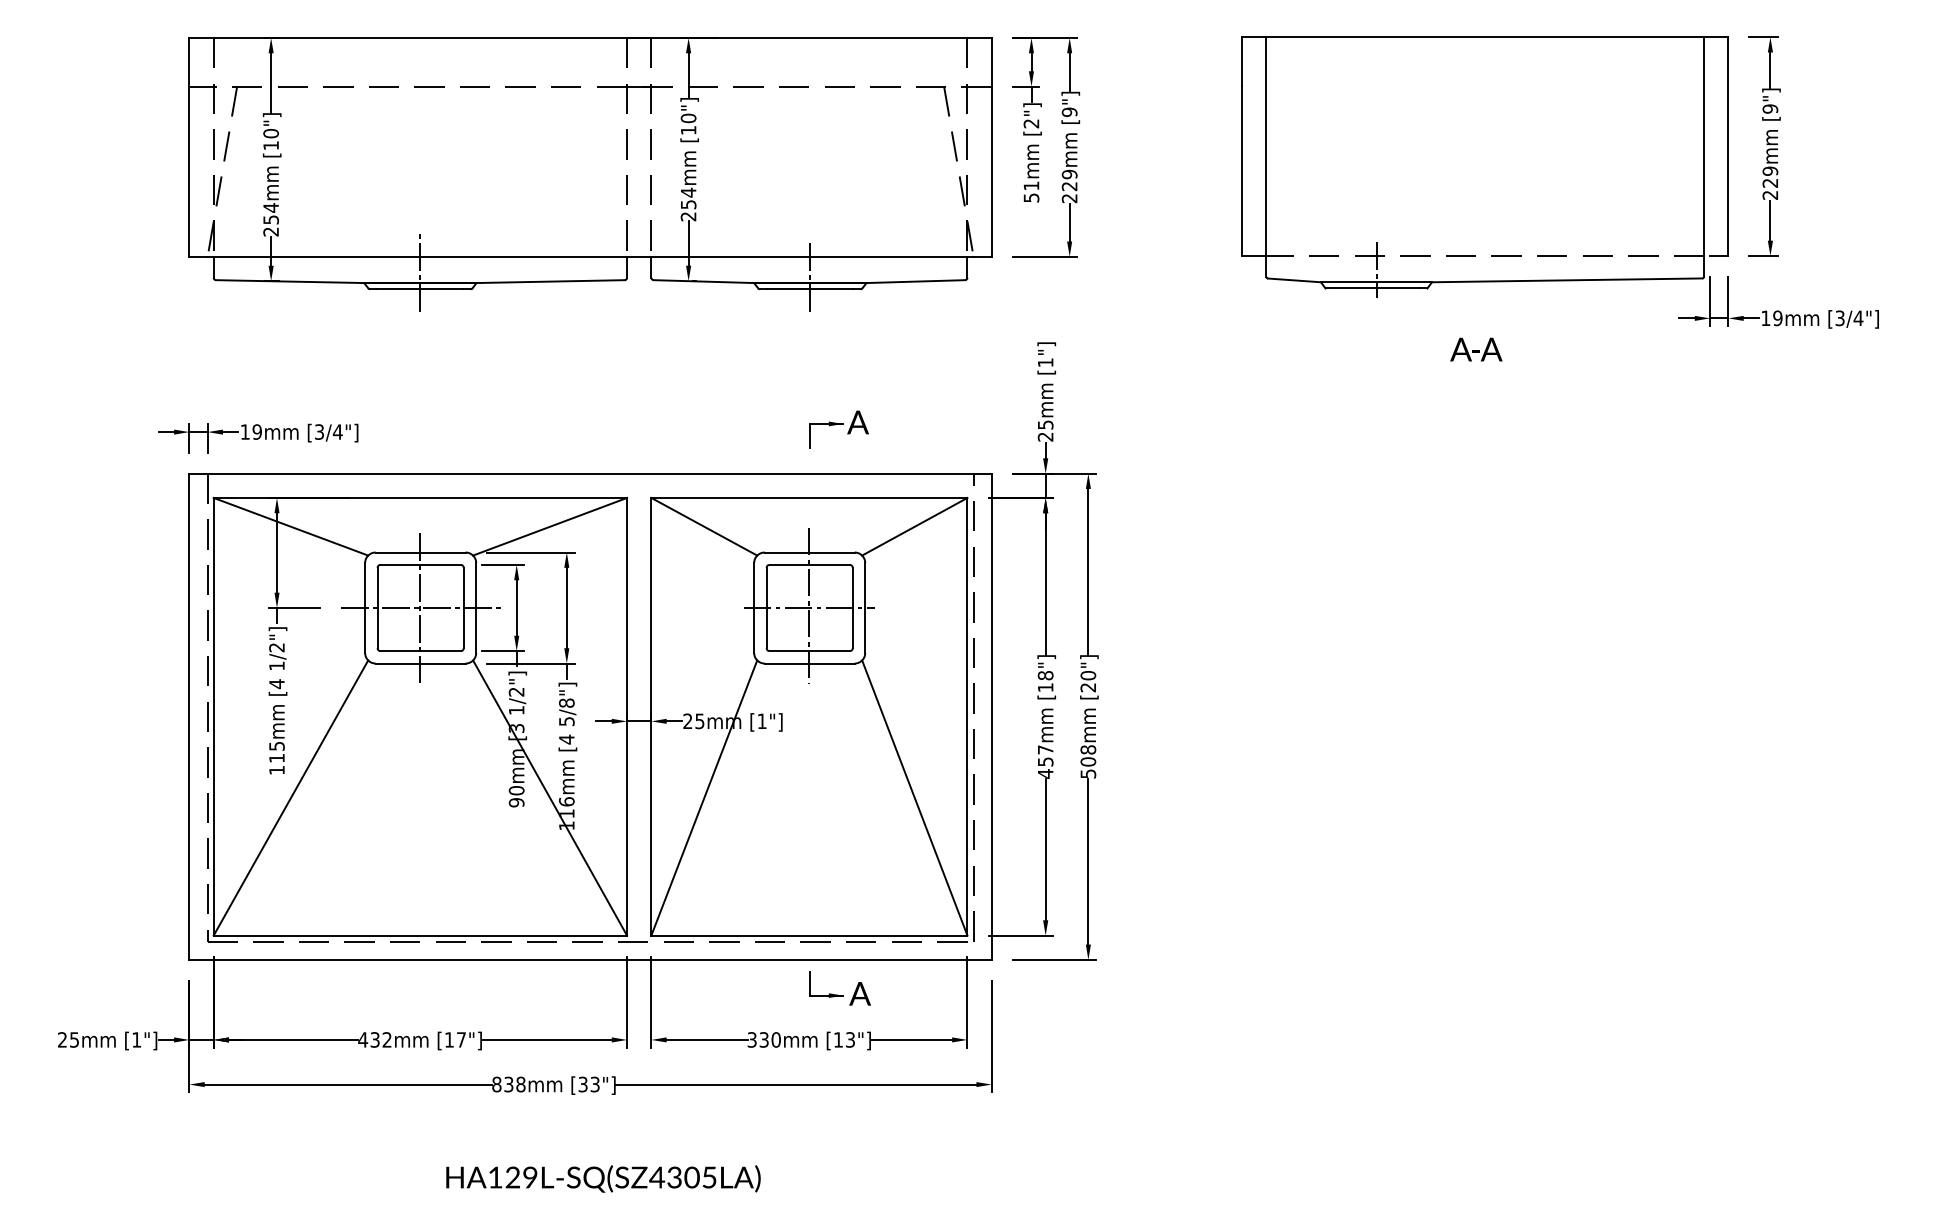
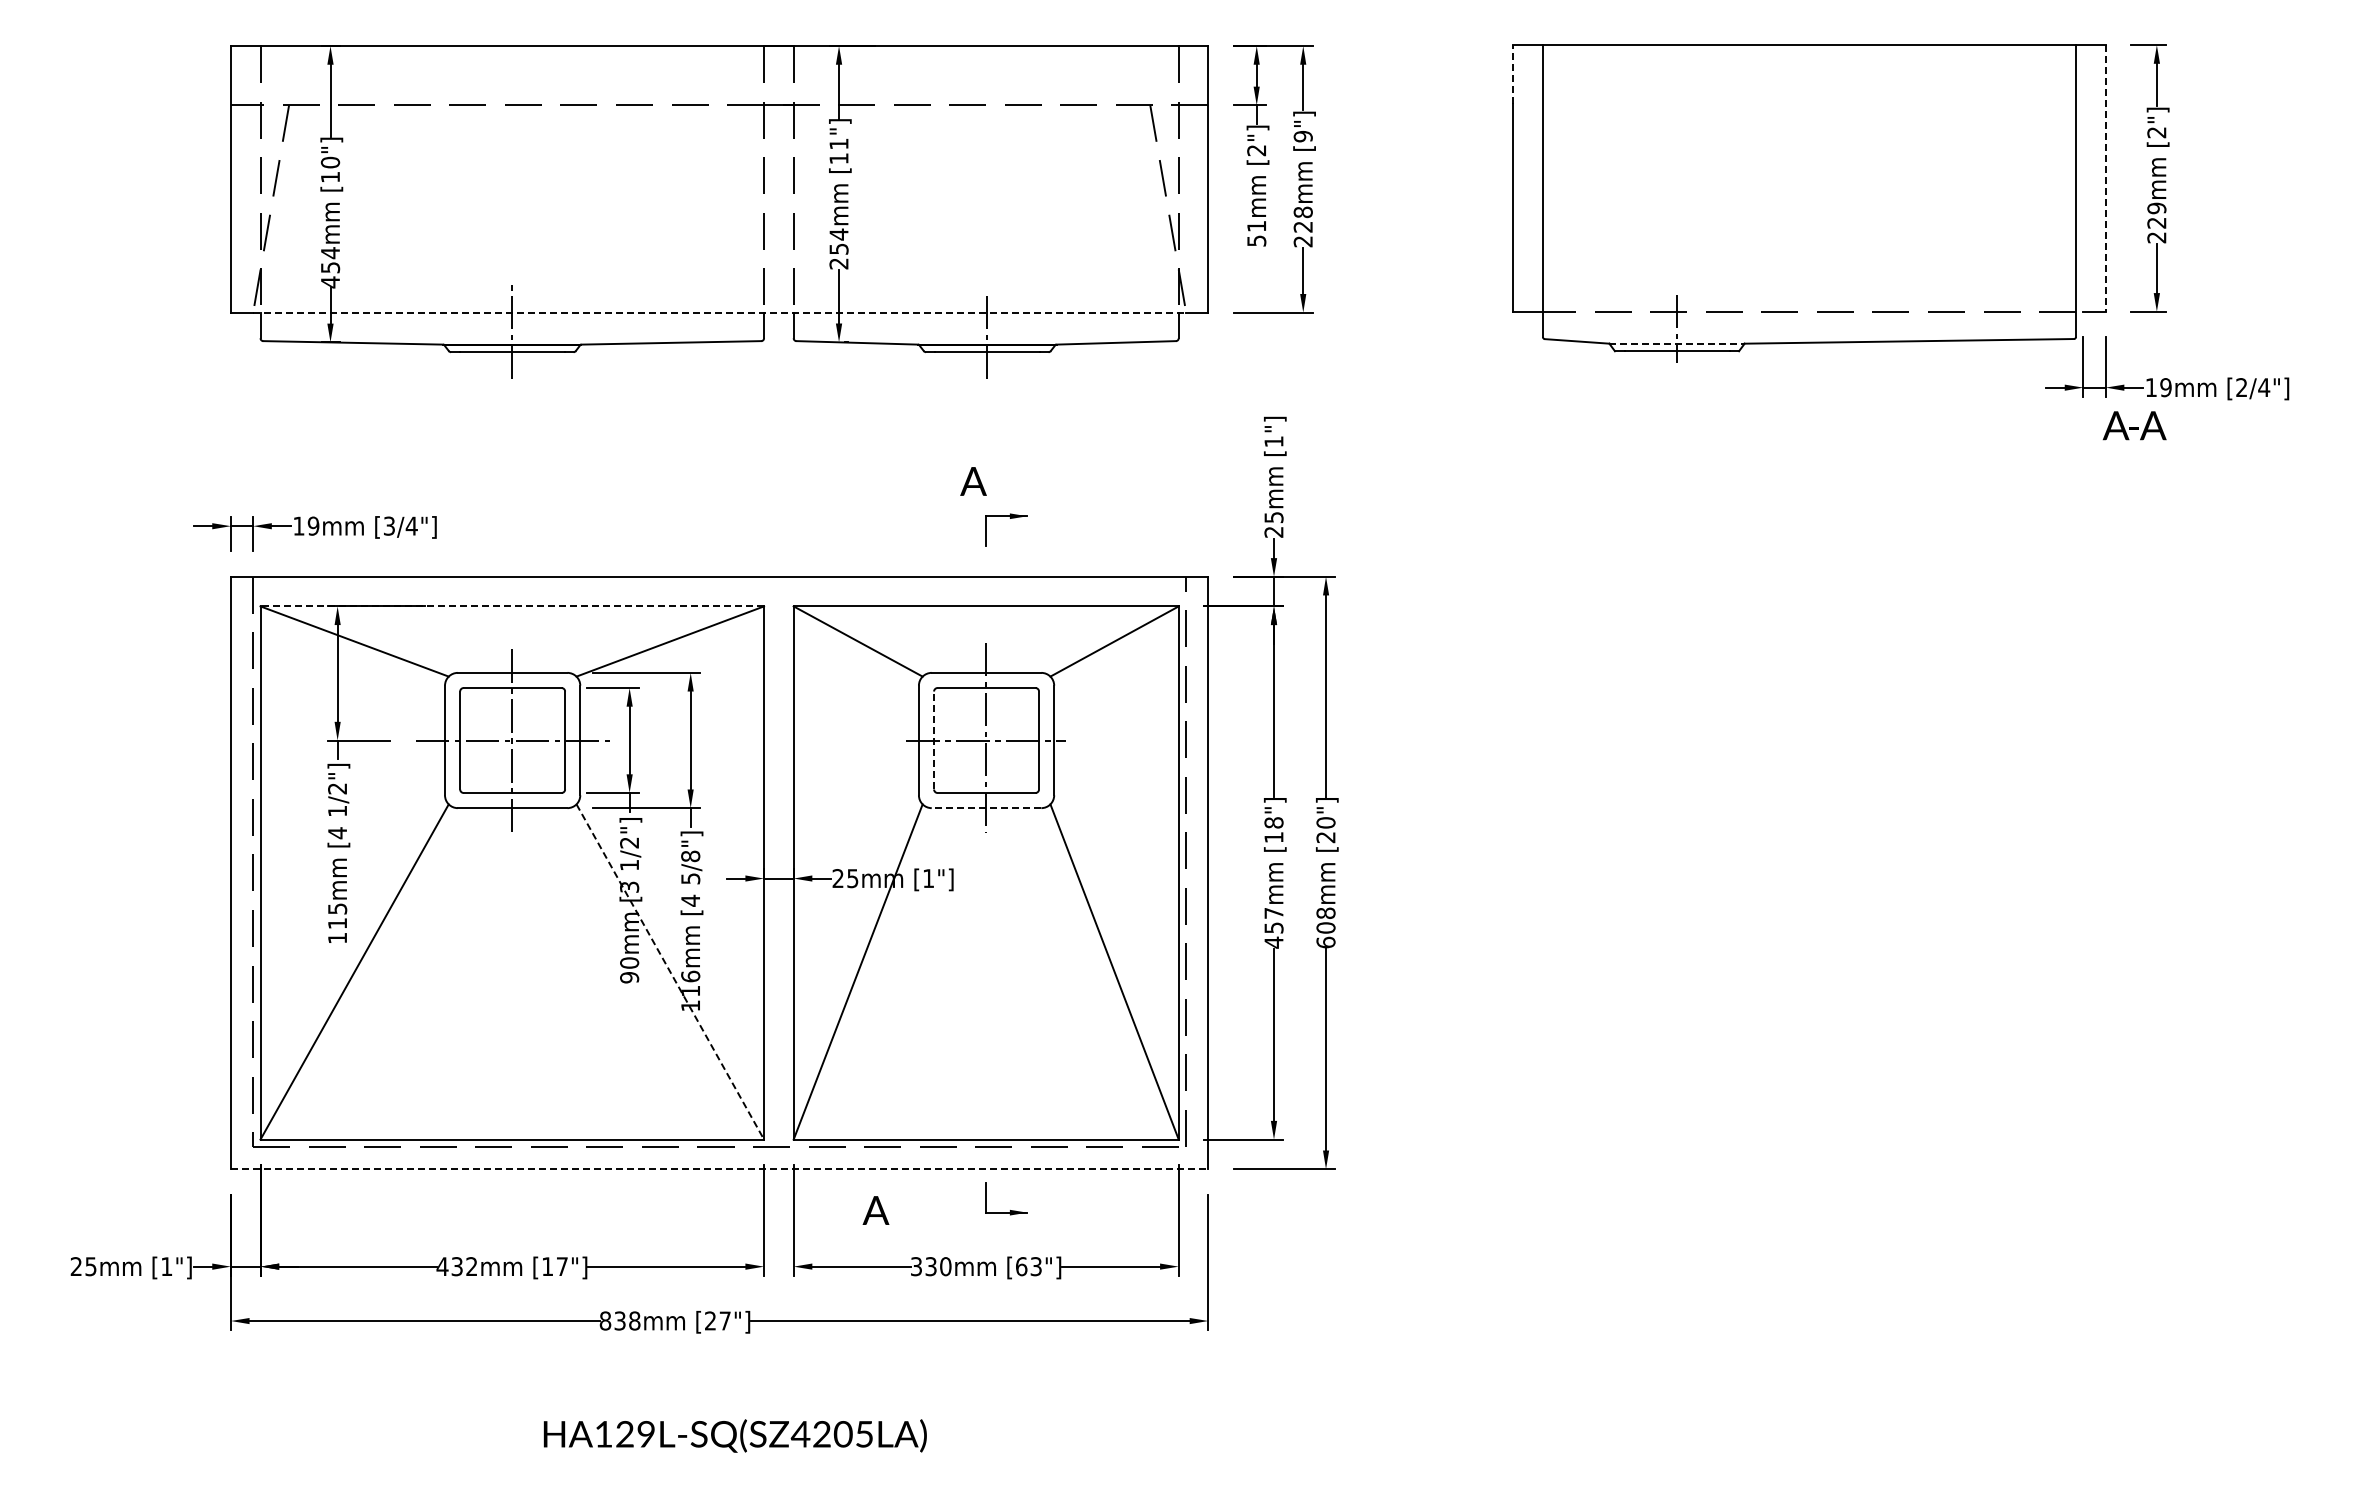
line: (1242, 61) -> (1513, 74), solid -> dashed
text: (1770, 108) -> (2156, 132), [9"] -> [2"]
text: (688, 117) -> (838, 143), [10"] -> [11"]
line: (1728, 146) -> (2105, 178), solid -> dashed
text: (1069, 174) -> (1303, 212), 229mm -> 228mm
text: (270, 232) -> (329, 282), 254mm -> 454mm
line: (590, 256) -> (719, 312), solid -> dashed
line: (1376, 282) -> (1677, 343), solid -> dashed
text: (1839, 318) -> (2241, 387), [3/4"] -> [2/4"]
text: (1476, 349) -> (2134, 425), moved
text: (858, 422) -> (973, 481), moved
line: (420, 498) -> (512, 606), solid -> dashed
line: (766, 608) -> (934, 740), solid -> dashed
line: (809, 663) -> (986, 808), solid -> dashed
text: (1087, 773) -> (1325, 942), 508mm -> 608mm
line: (550, 798) -> (670, 972), solid -> dashed
line: (590, 960) -> (719, 1169), solid -> dashed
text: (859, 993) -> (875, 1210), moved
text: (838, 1039) -> (1021, 1266), [13"] -> [63"]
text: (588, 1084) -> (717, 1320), [33"] -> [27"]
text: (674, 1177) -> (821, 1434), HA129L-SQ(SZ4305LA) -> HA129L-SQ(SZ4205LA)

